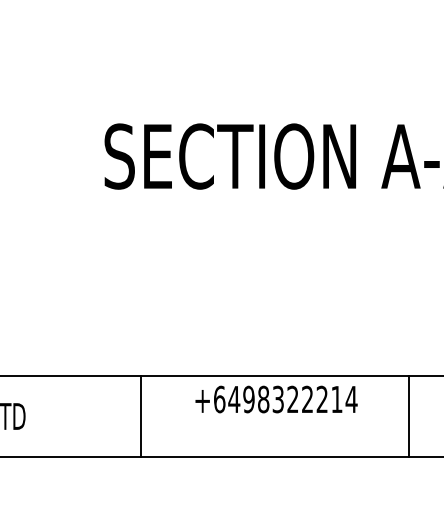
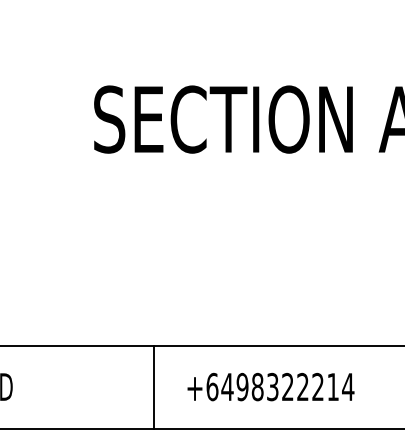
text: (276, 399) -> (270, 387), moved
line: (140, 416) -> (153, 387), moved

